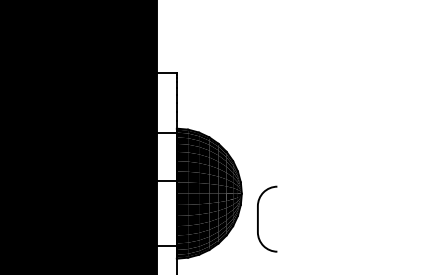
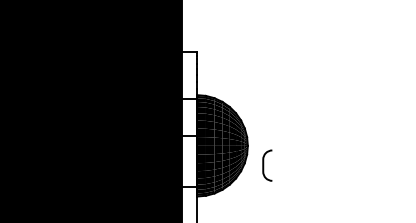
part: (266, 218) -> (267, 165), size x0.6

